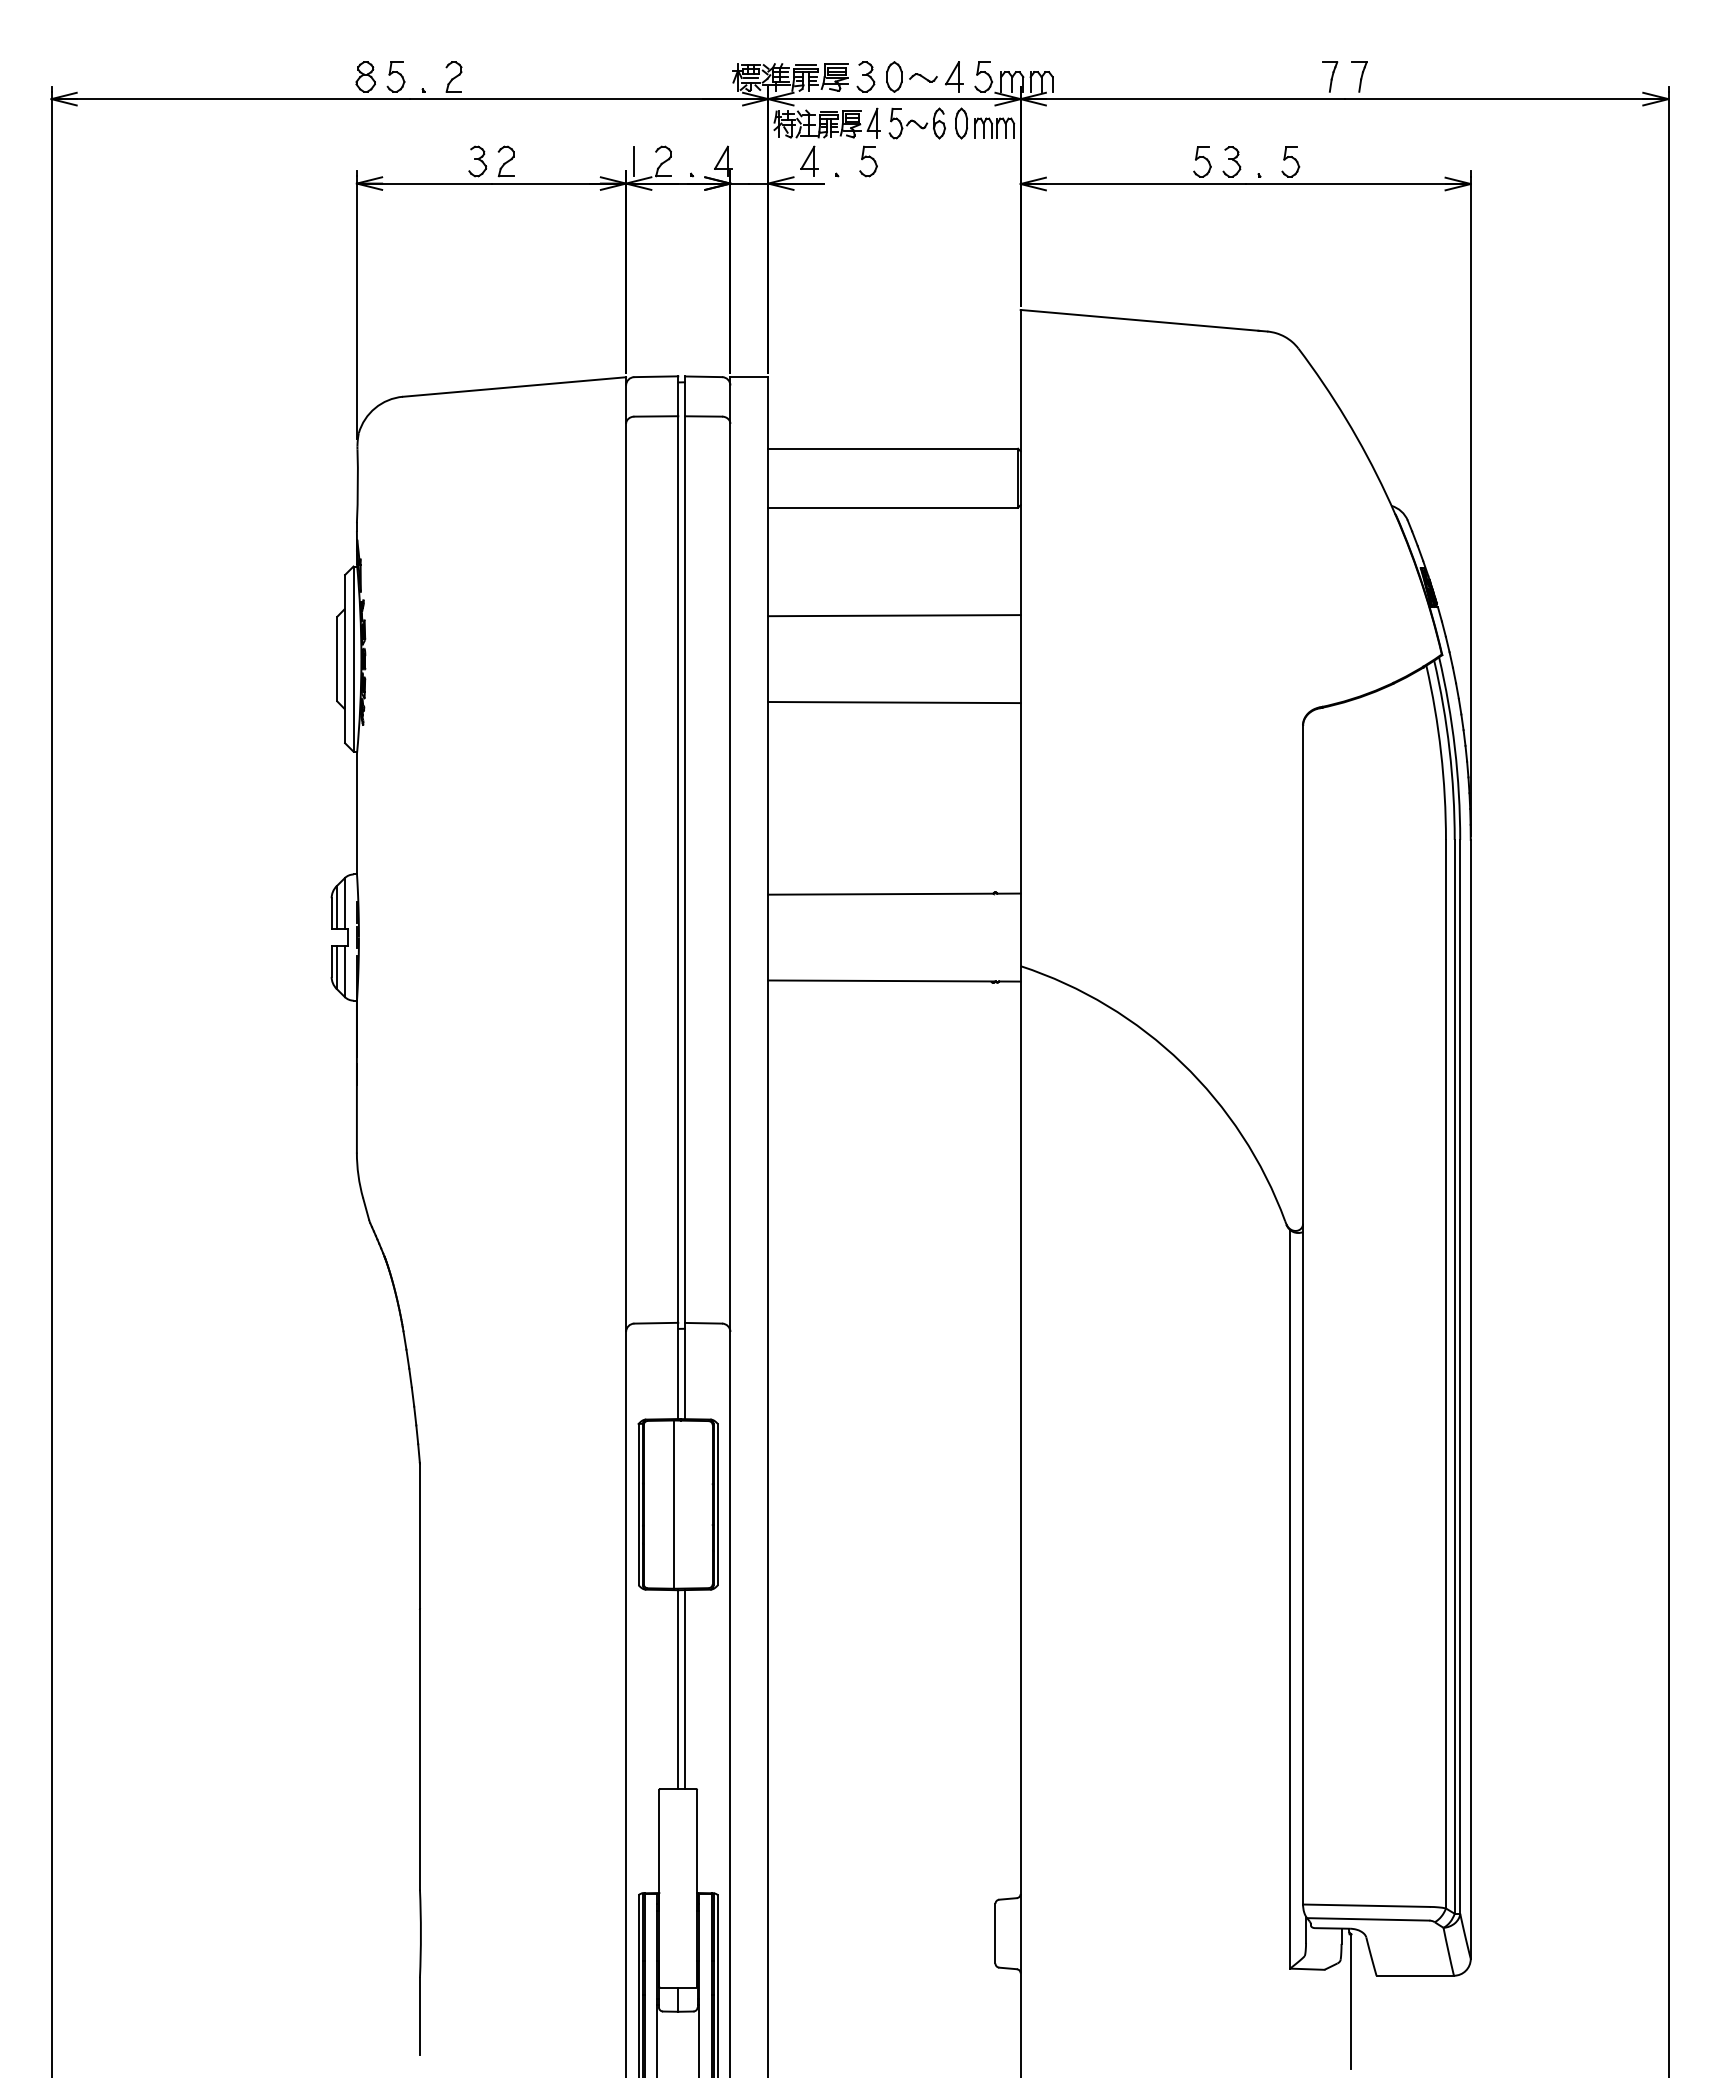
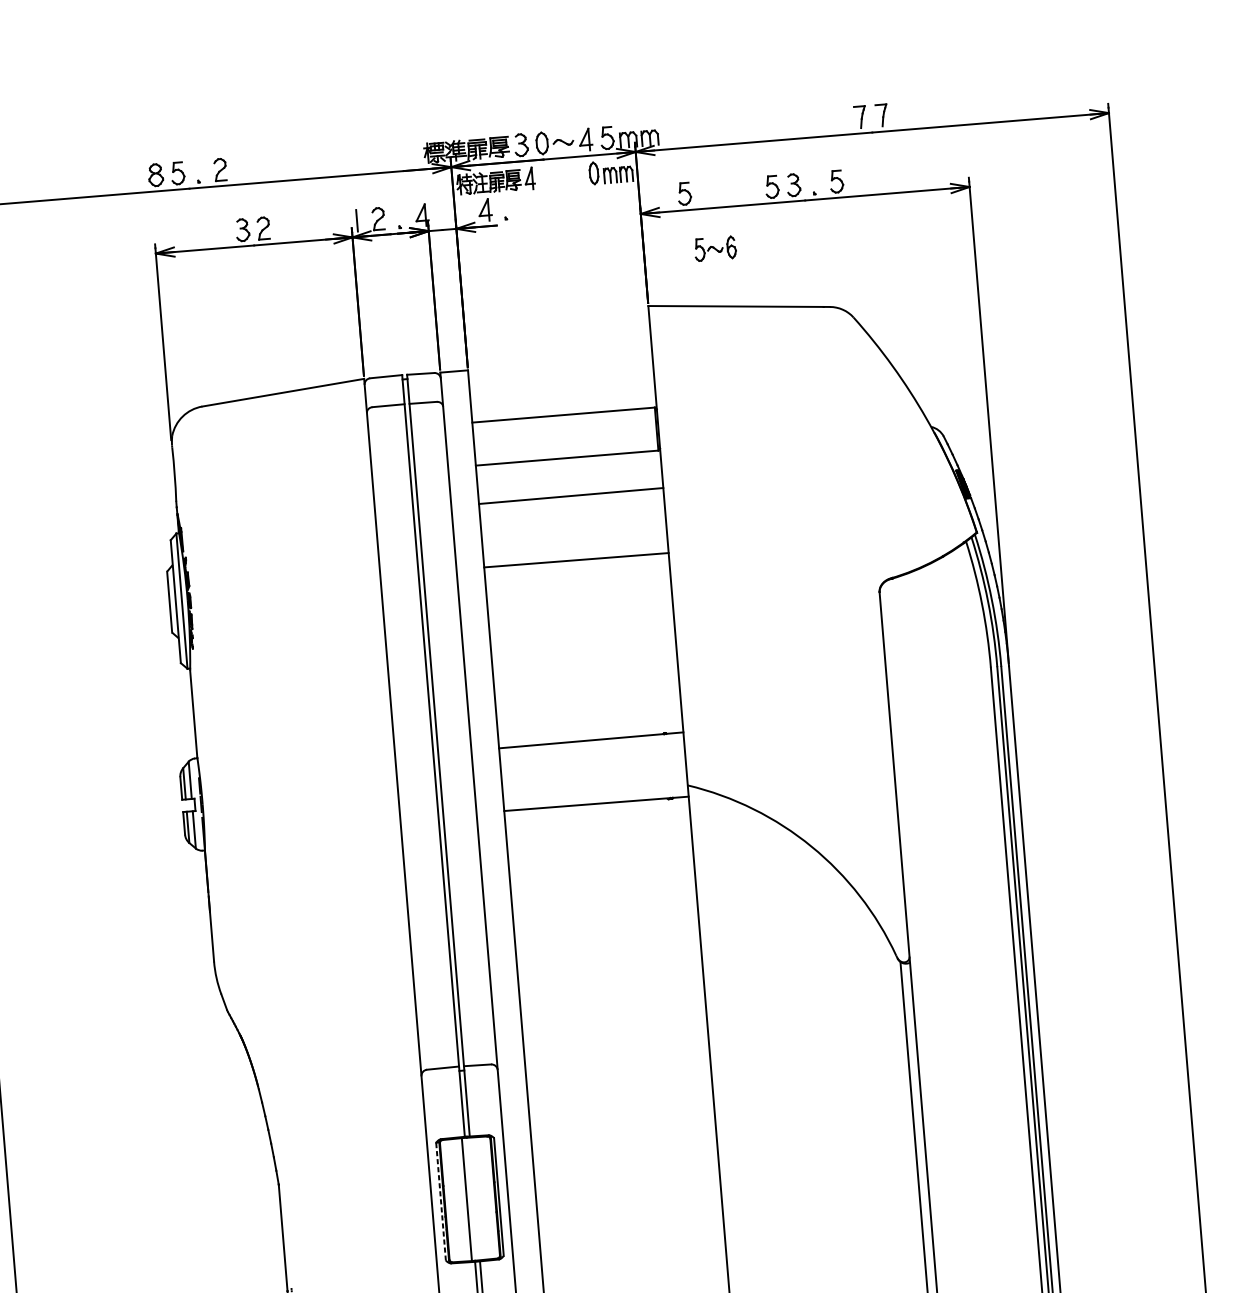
part: (916, 123) -> (714, 248), moved
part: (868, 161) -> (684, 193), moved
line: (894, 615) -> (571, 495), moved
line: (894, 702) -> (576, 560), moved
line: (638, 1504) -> (440, 1201), solid -> dashed

